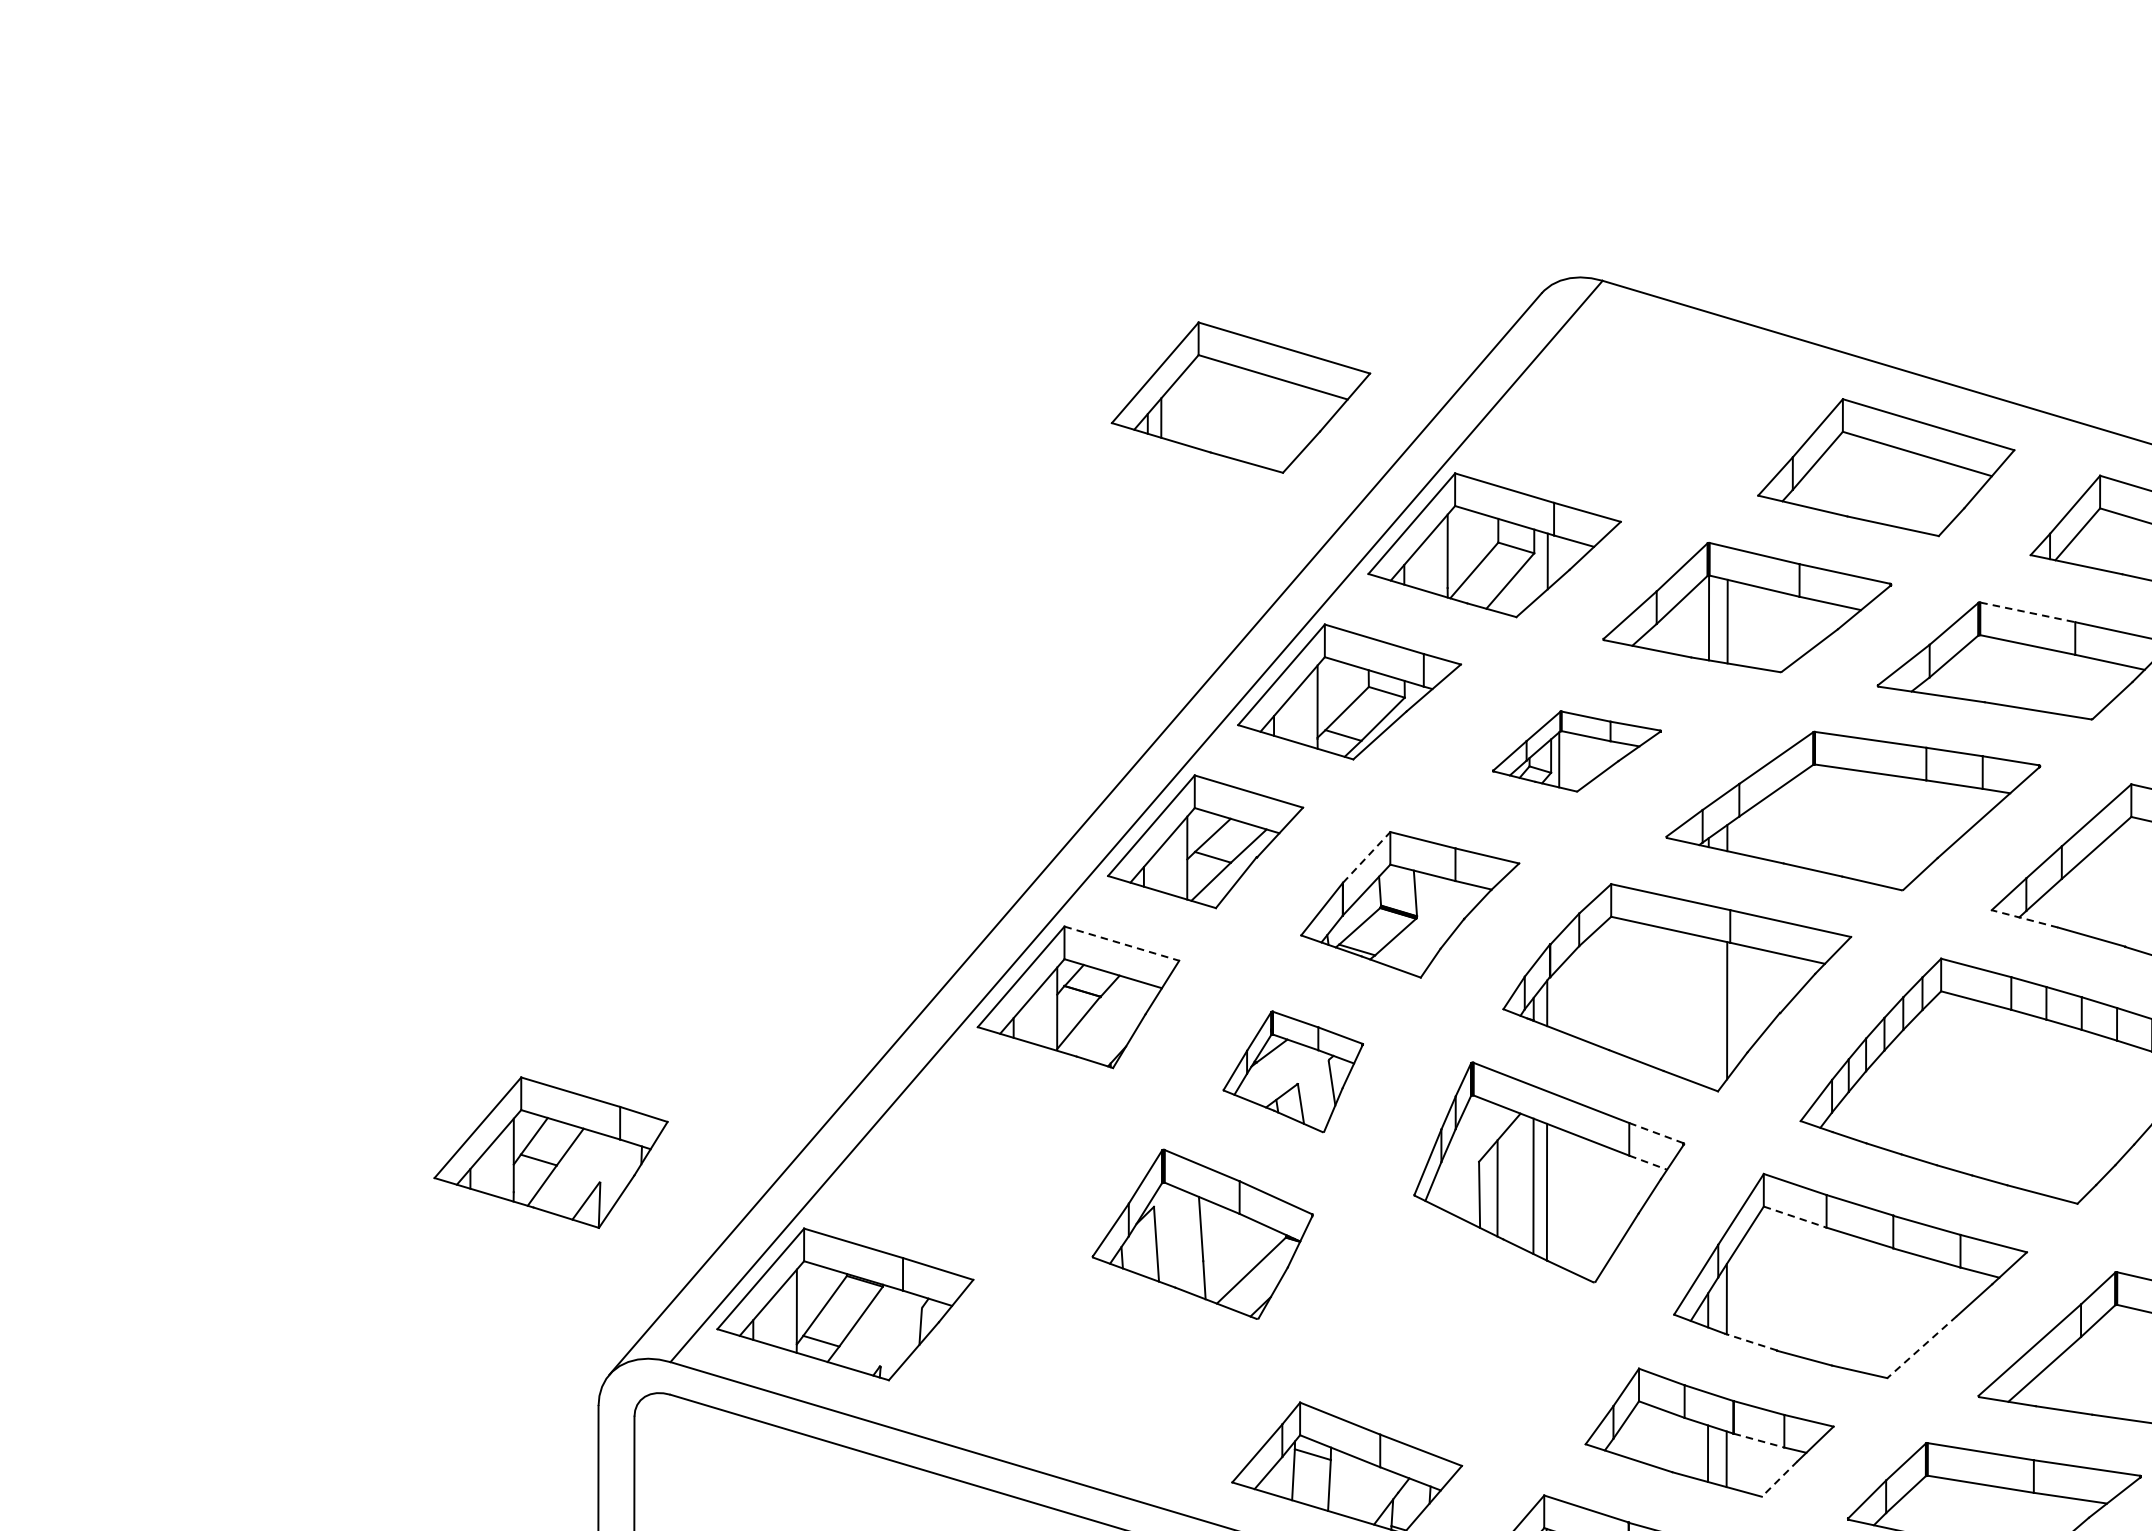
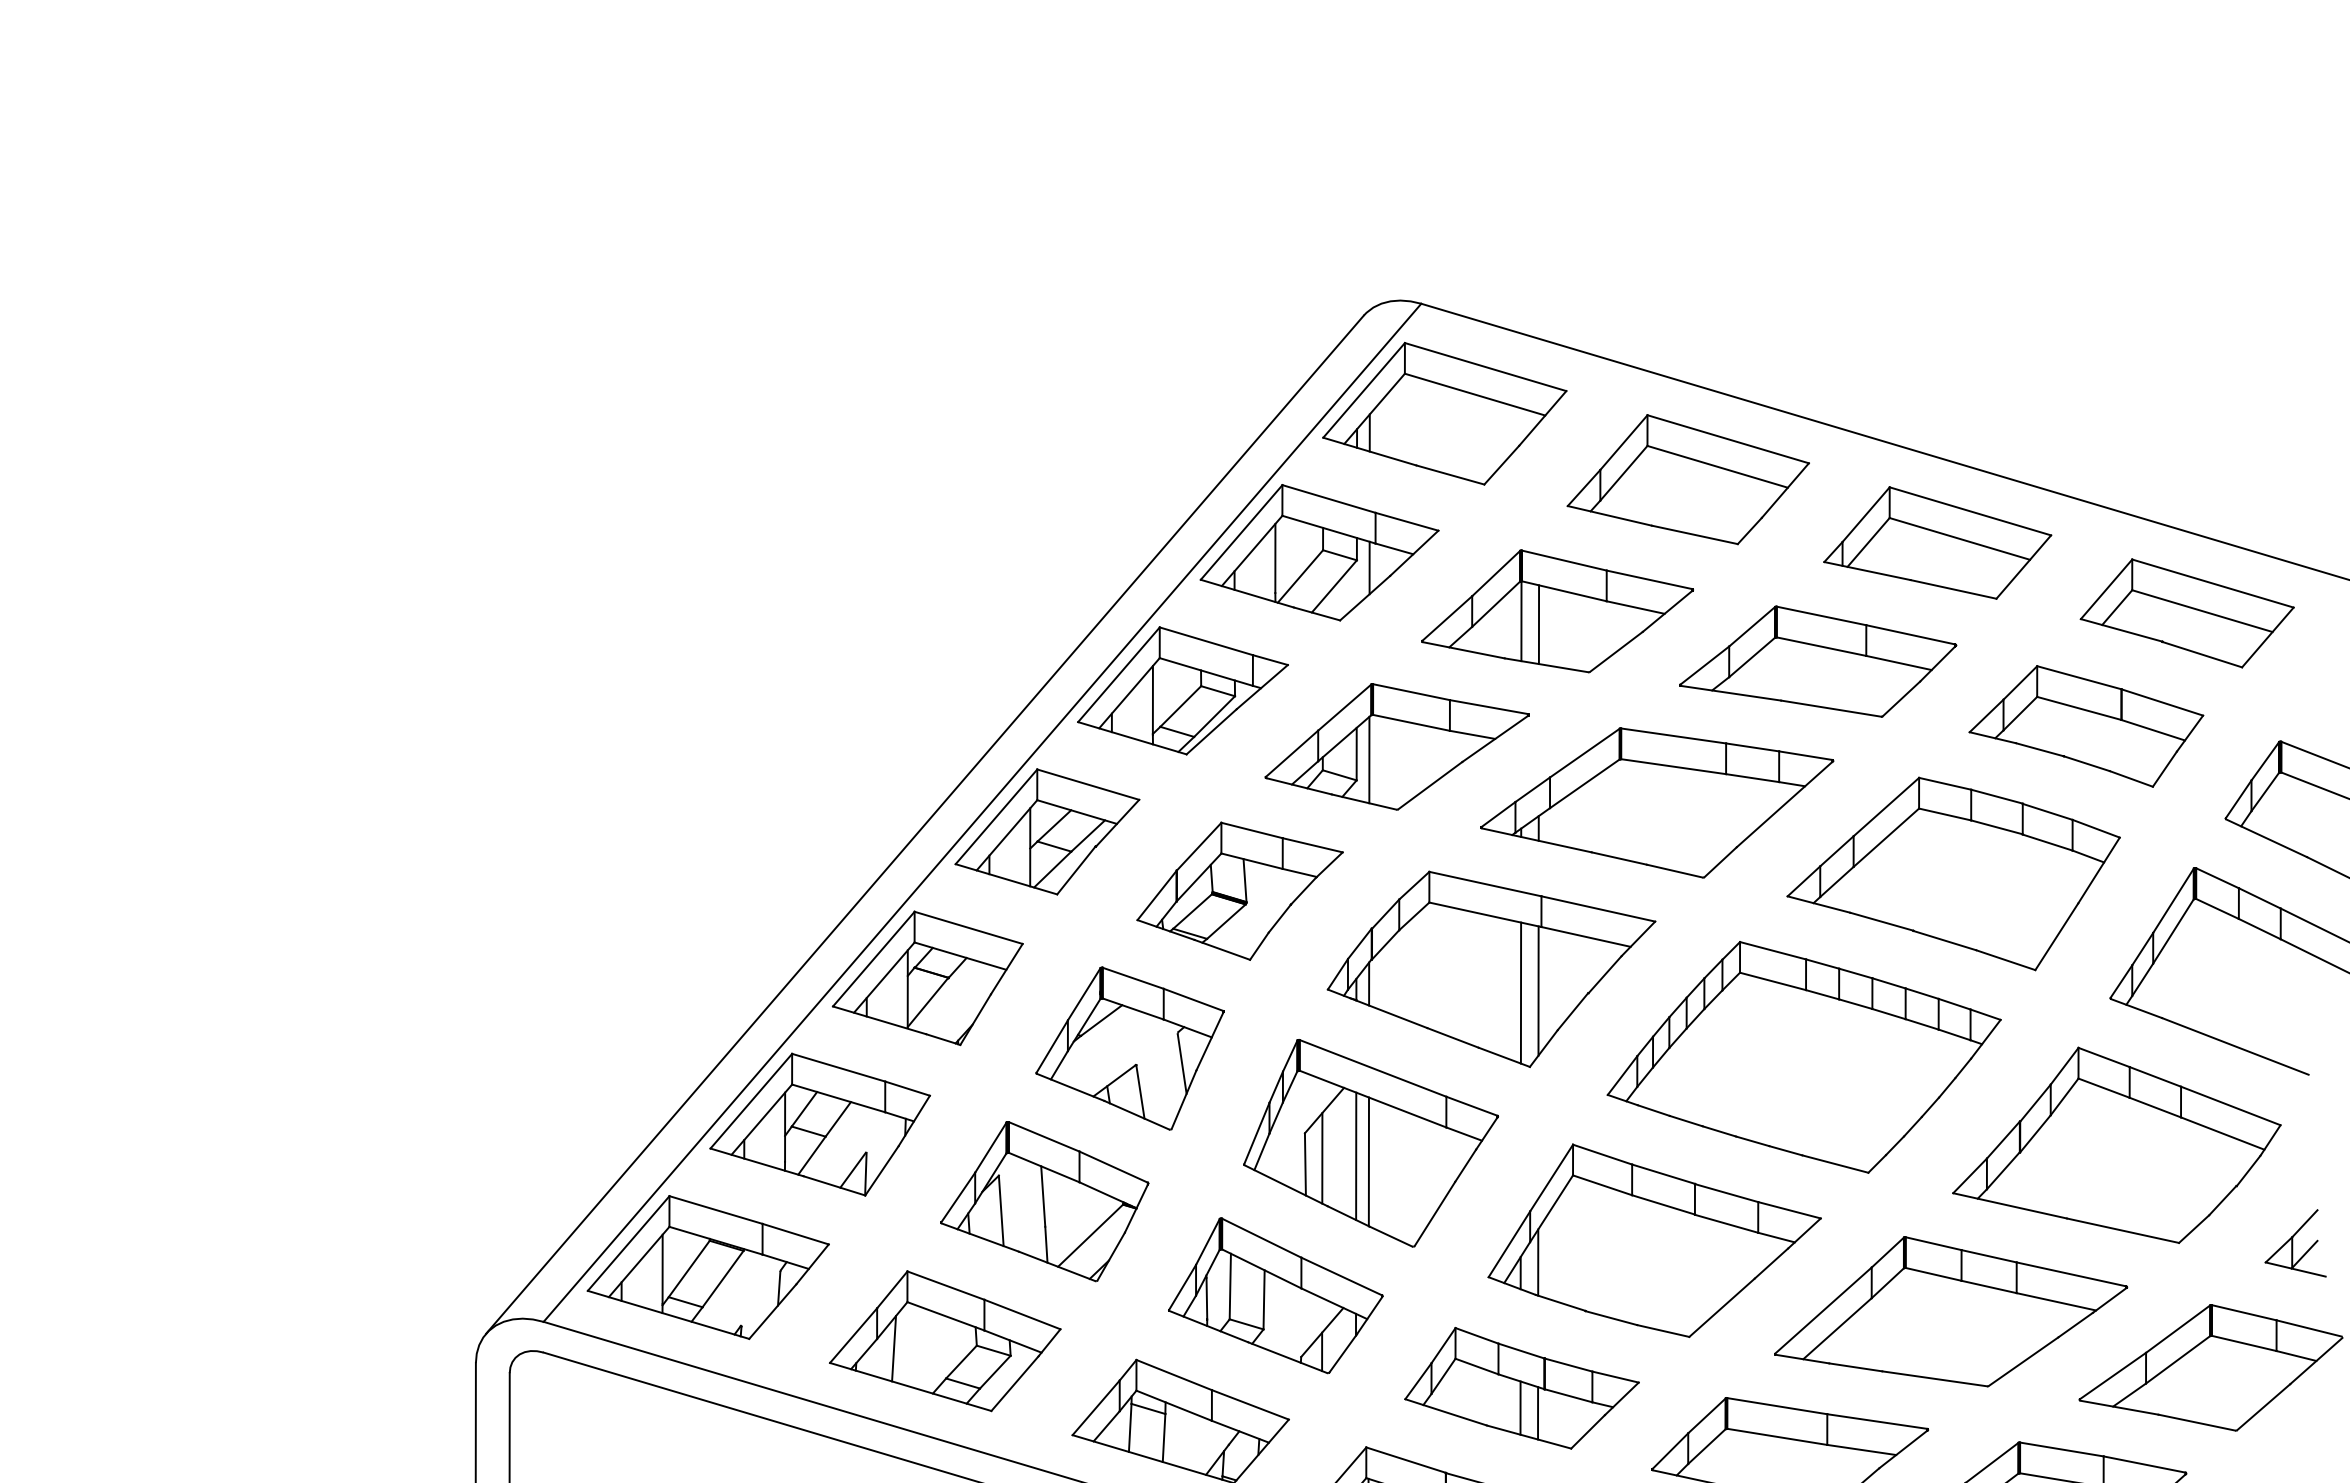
part: (1240, 397) -> (1444, 413), moved
line: (2027, 611) -> (1821, 615), dashed -> solid
part: (1576, 751) -> (1396, 746), size x1.67
line: (1367, 857) -> (1199, 846), dashed -> solid
line: (2024, 918) -> (1818, 904), dashed -> solid
line: (1122, 944) -> (969, 928), dashed -> solid
line: (1708, 1012) -> (1520, 992), added
part: (1292, 1071) -> (1129, 1048), size x1.43
line: (1657, 1133) -> (1472, 1106), dashed -> solid
part: (550, 1152) -> (819, 1124), moved
line: (1648, 1163) -> (1464, 1134), dashed -> solid
line: (1796, 1217) -> (1603, 1185), dashed -> solid
part: (1447, 1334) -> (1275, 1295), added
line: (1750, 1341) -> (1560, 1302), dashed -> solid
line: (1922, 1346) -> (1722, 1307), dashed -> solid
part: (1097, 1382) -> (945, 1341), added
line: (1758, 1440) -> (1568, 1395), dashed -> solid
line: (1780, 1478) -> (1588, 1431), dashed -> solid

